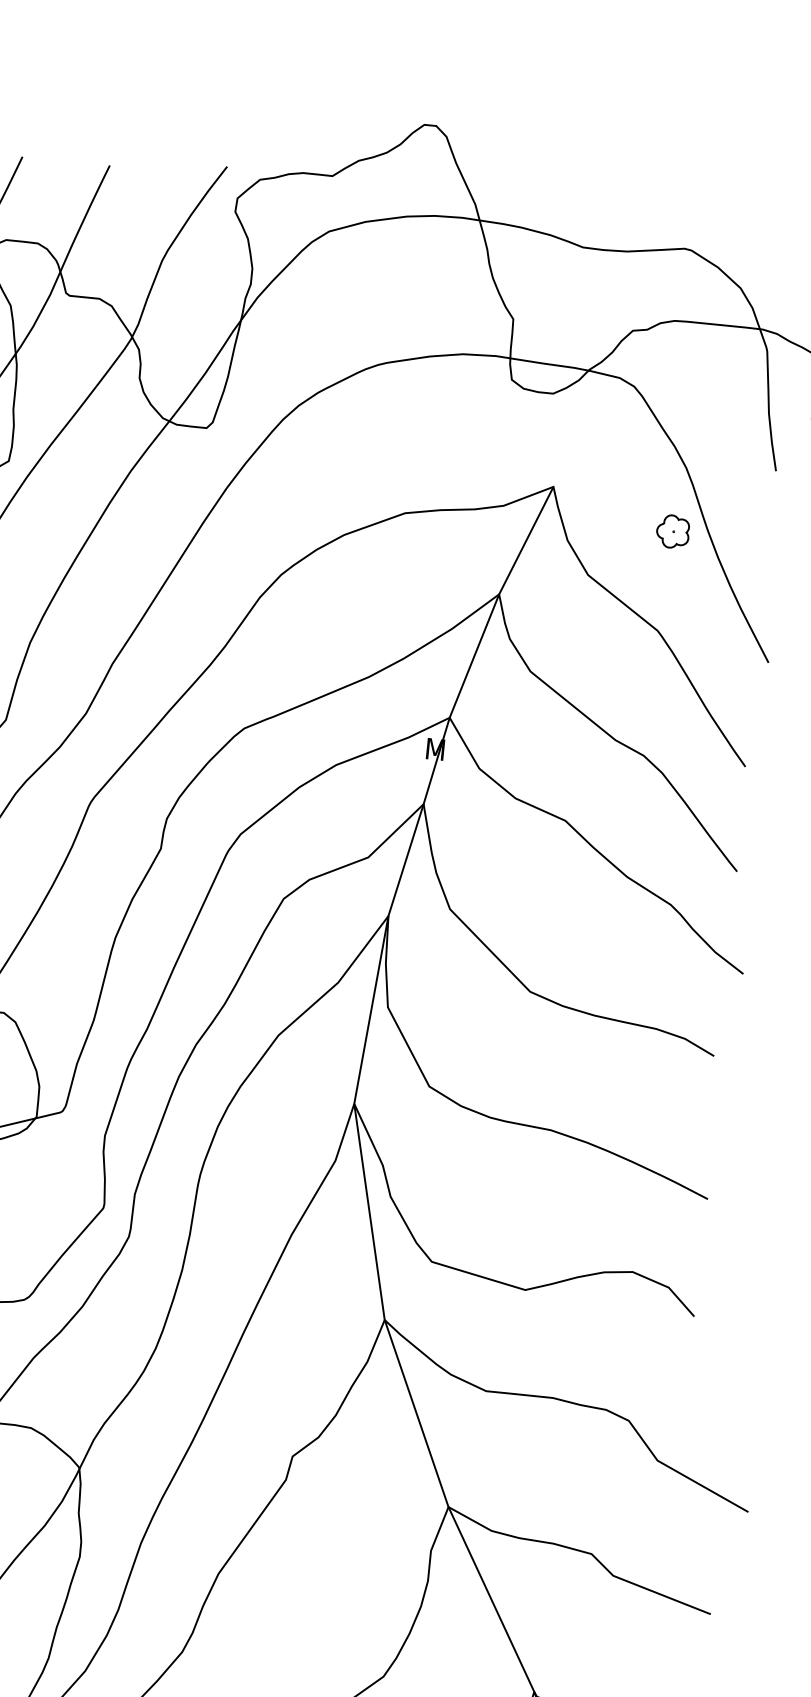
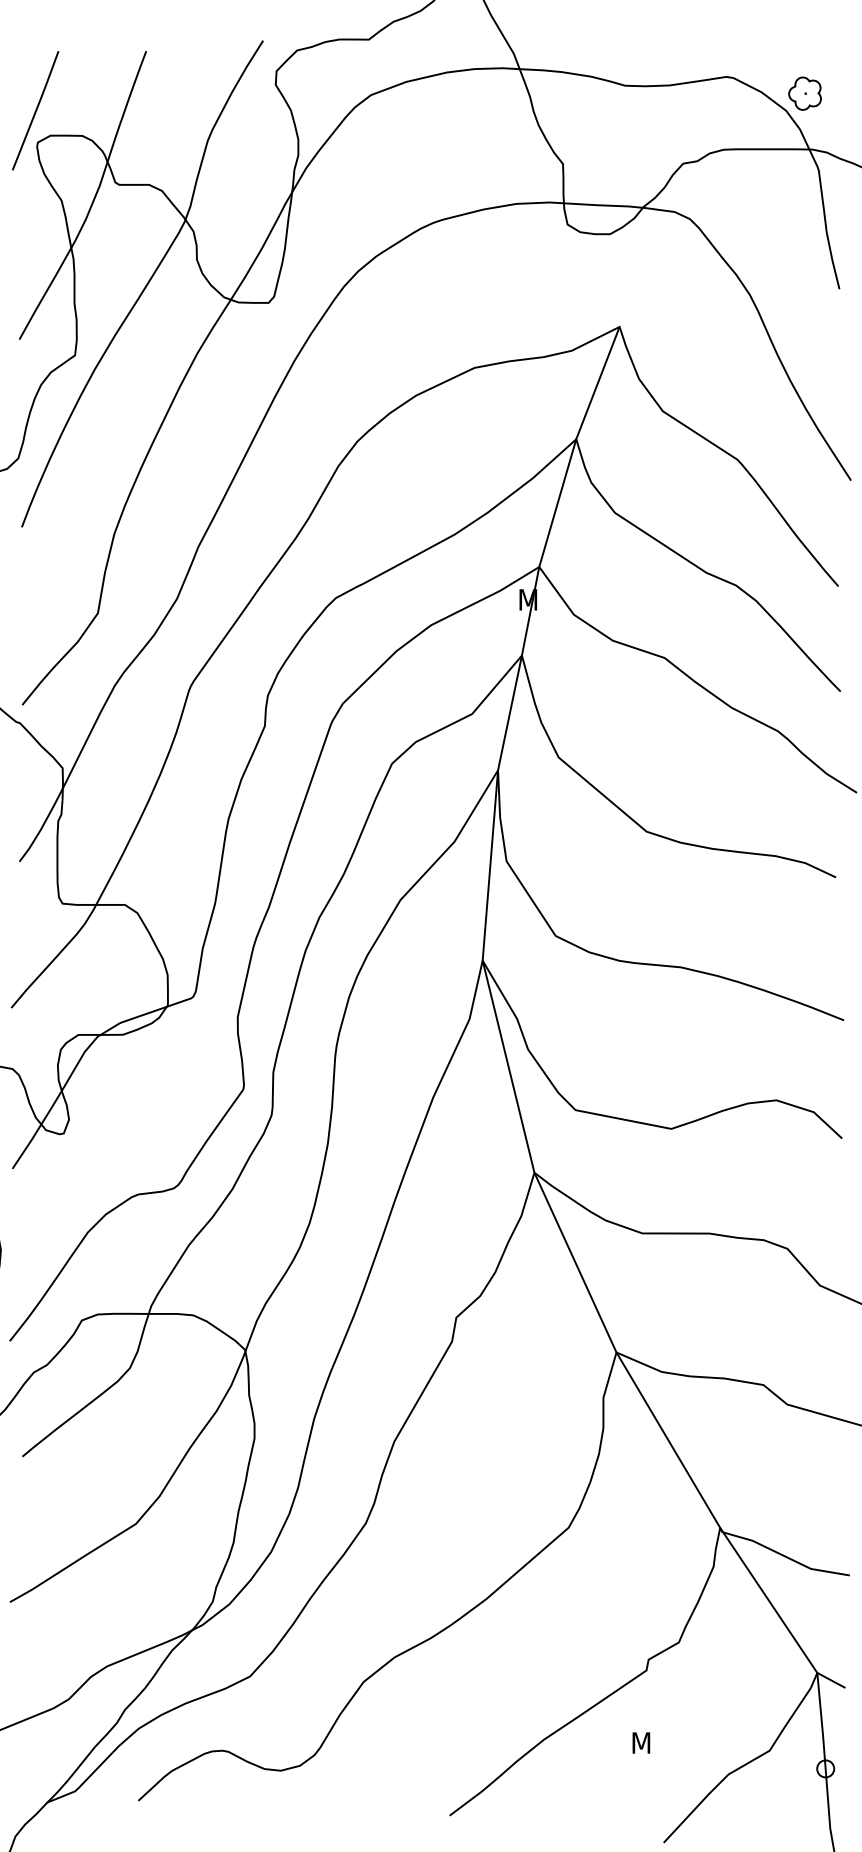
part: (672, 531) -> (804, 93), moved

